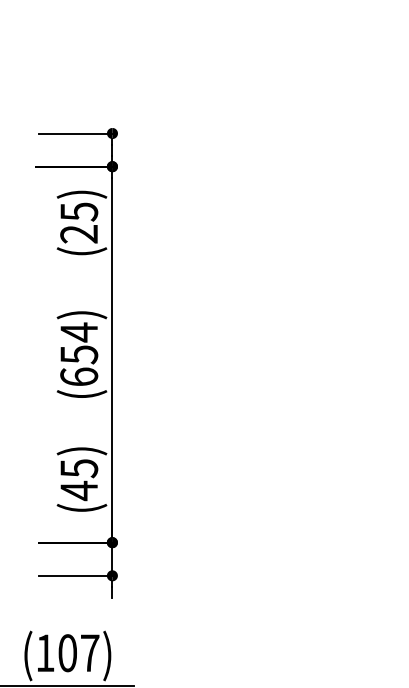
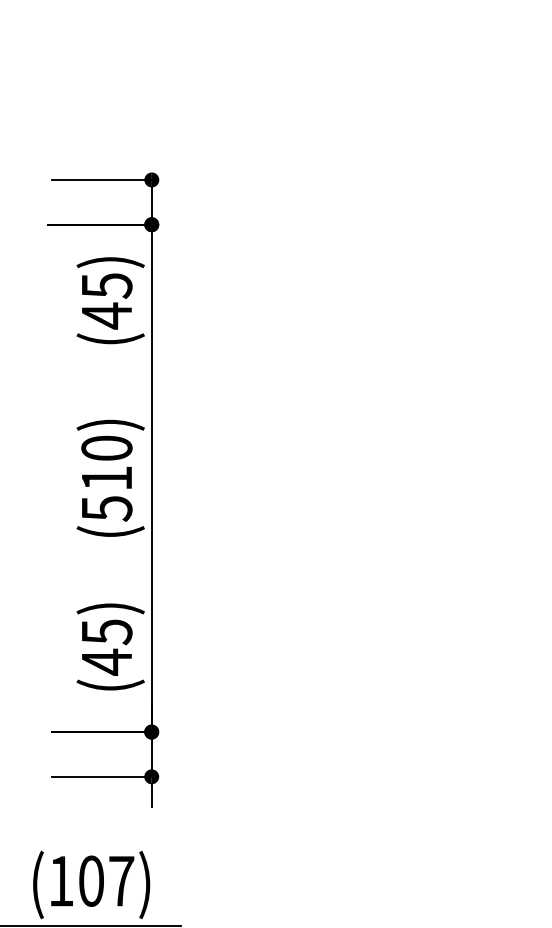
text: (78, 234) -> (105, 316), (25) -> (45)
text: (79, 354) -> (107, 478), (654) -> (510)

